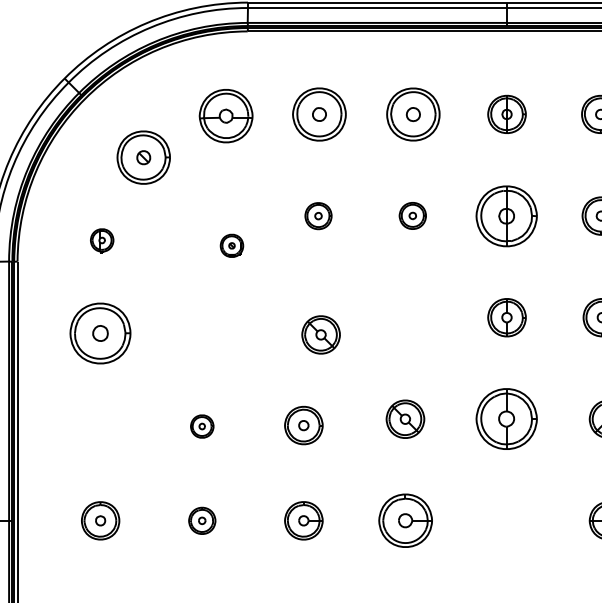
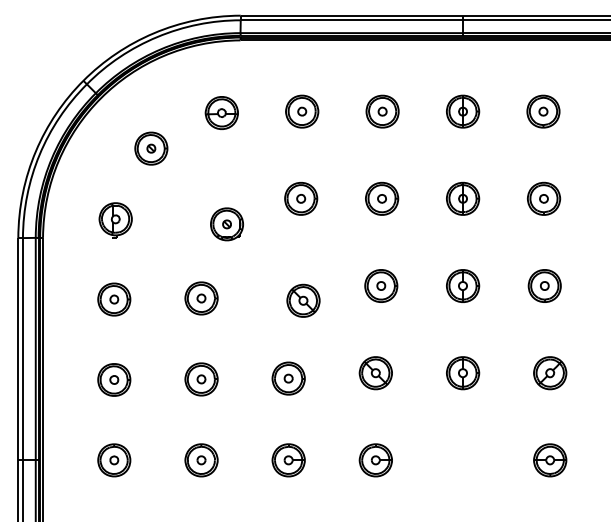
part: (319, 114) -> (302, 111), size x0.71
part: (413, 114) -> (382, 111), size x0.71
part: (225, 115) -> (221, 112), size x0.71
part: (143, 157) -> (151, 148), size x0.71
part: (318, 215) -> (301, 198), size x1.43
part: (413, 215) -> (382, 198), size x1.43
part: (507, 215) -> (463, 198), size x0.62
part: (102, 241) -> (115, 220), size x1.67
part: (231, 245) -> (226, 224), size x1.67
part: (412, 317) -> (381, 285), added
part: (202, 332) -> (201, 298), added
part: (100, 333) -> (114, 299), size x0.62
part: (507, 419) -> (463, 373), size x0.62
part: (100, 426) -> (114, 379), added
part: (202, 426) -> (201, 379), size x1.67
part: (202, 521) -> (201, 460), size x1.43
part: (405, 521) -> (375, 460), size x0.71

